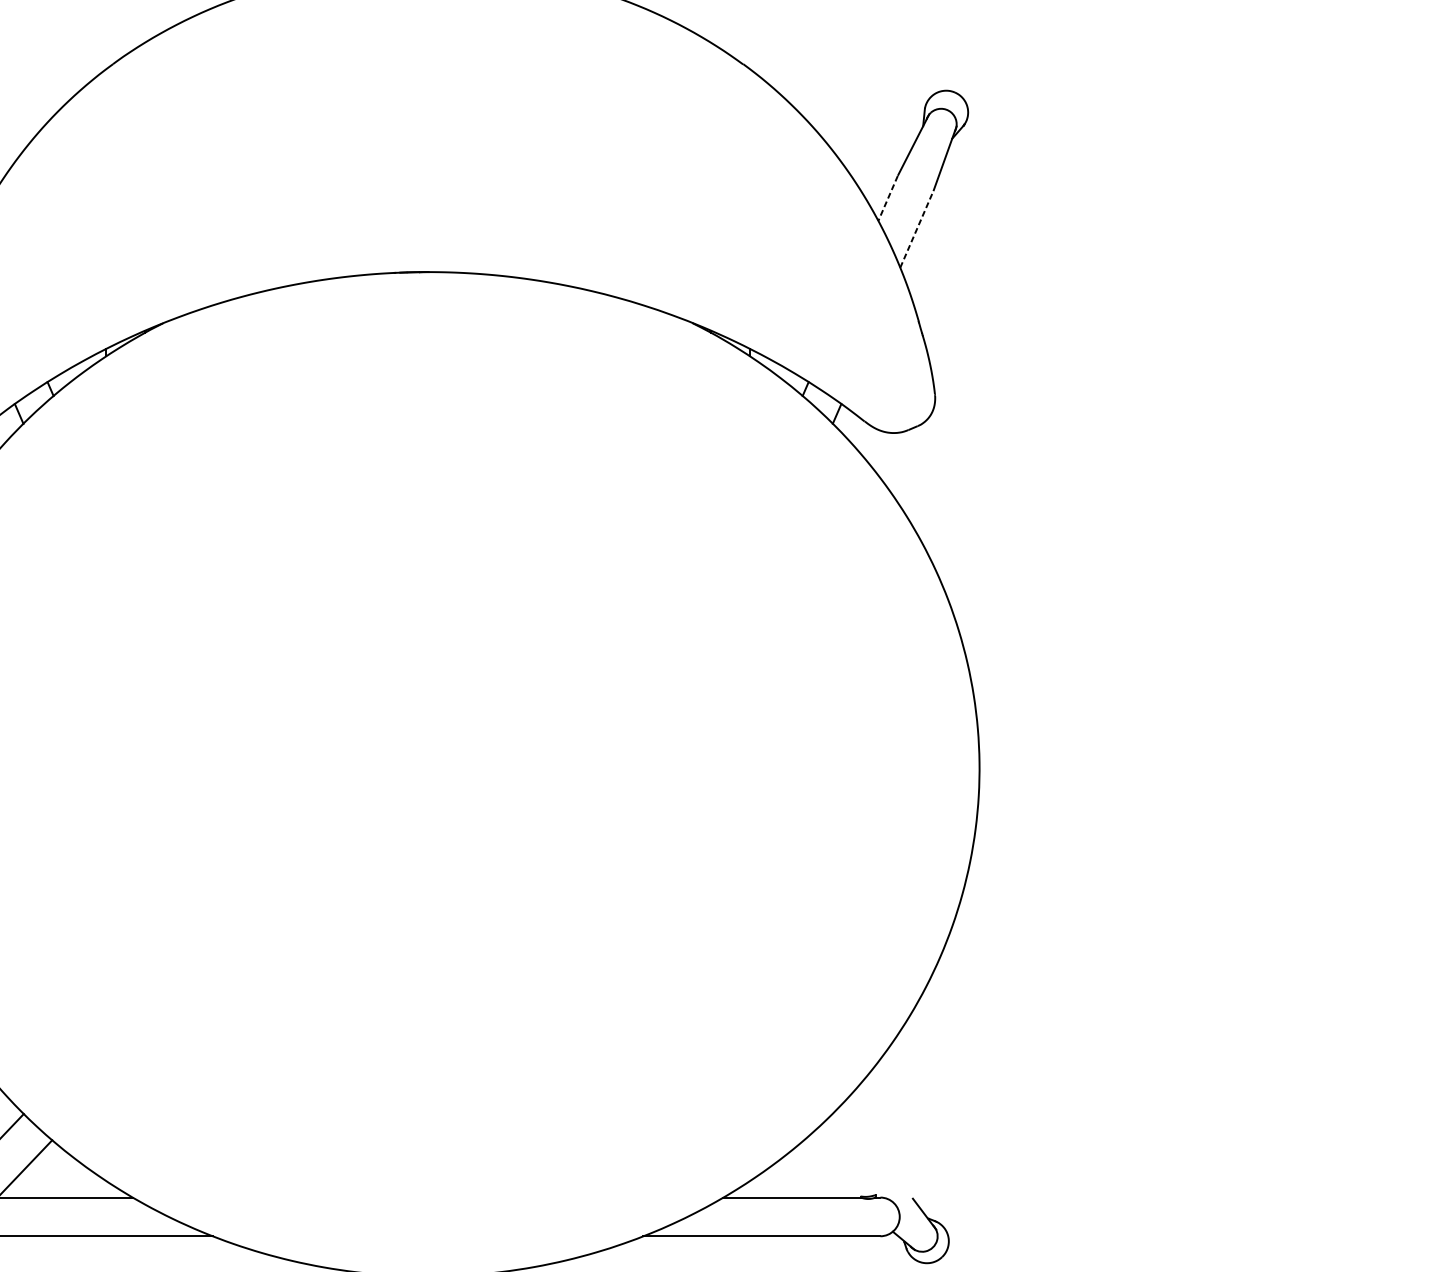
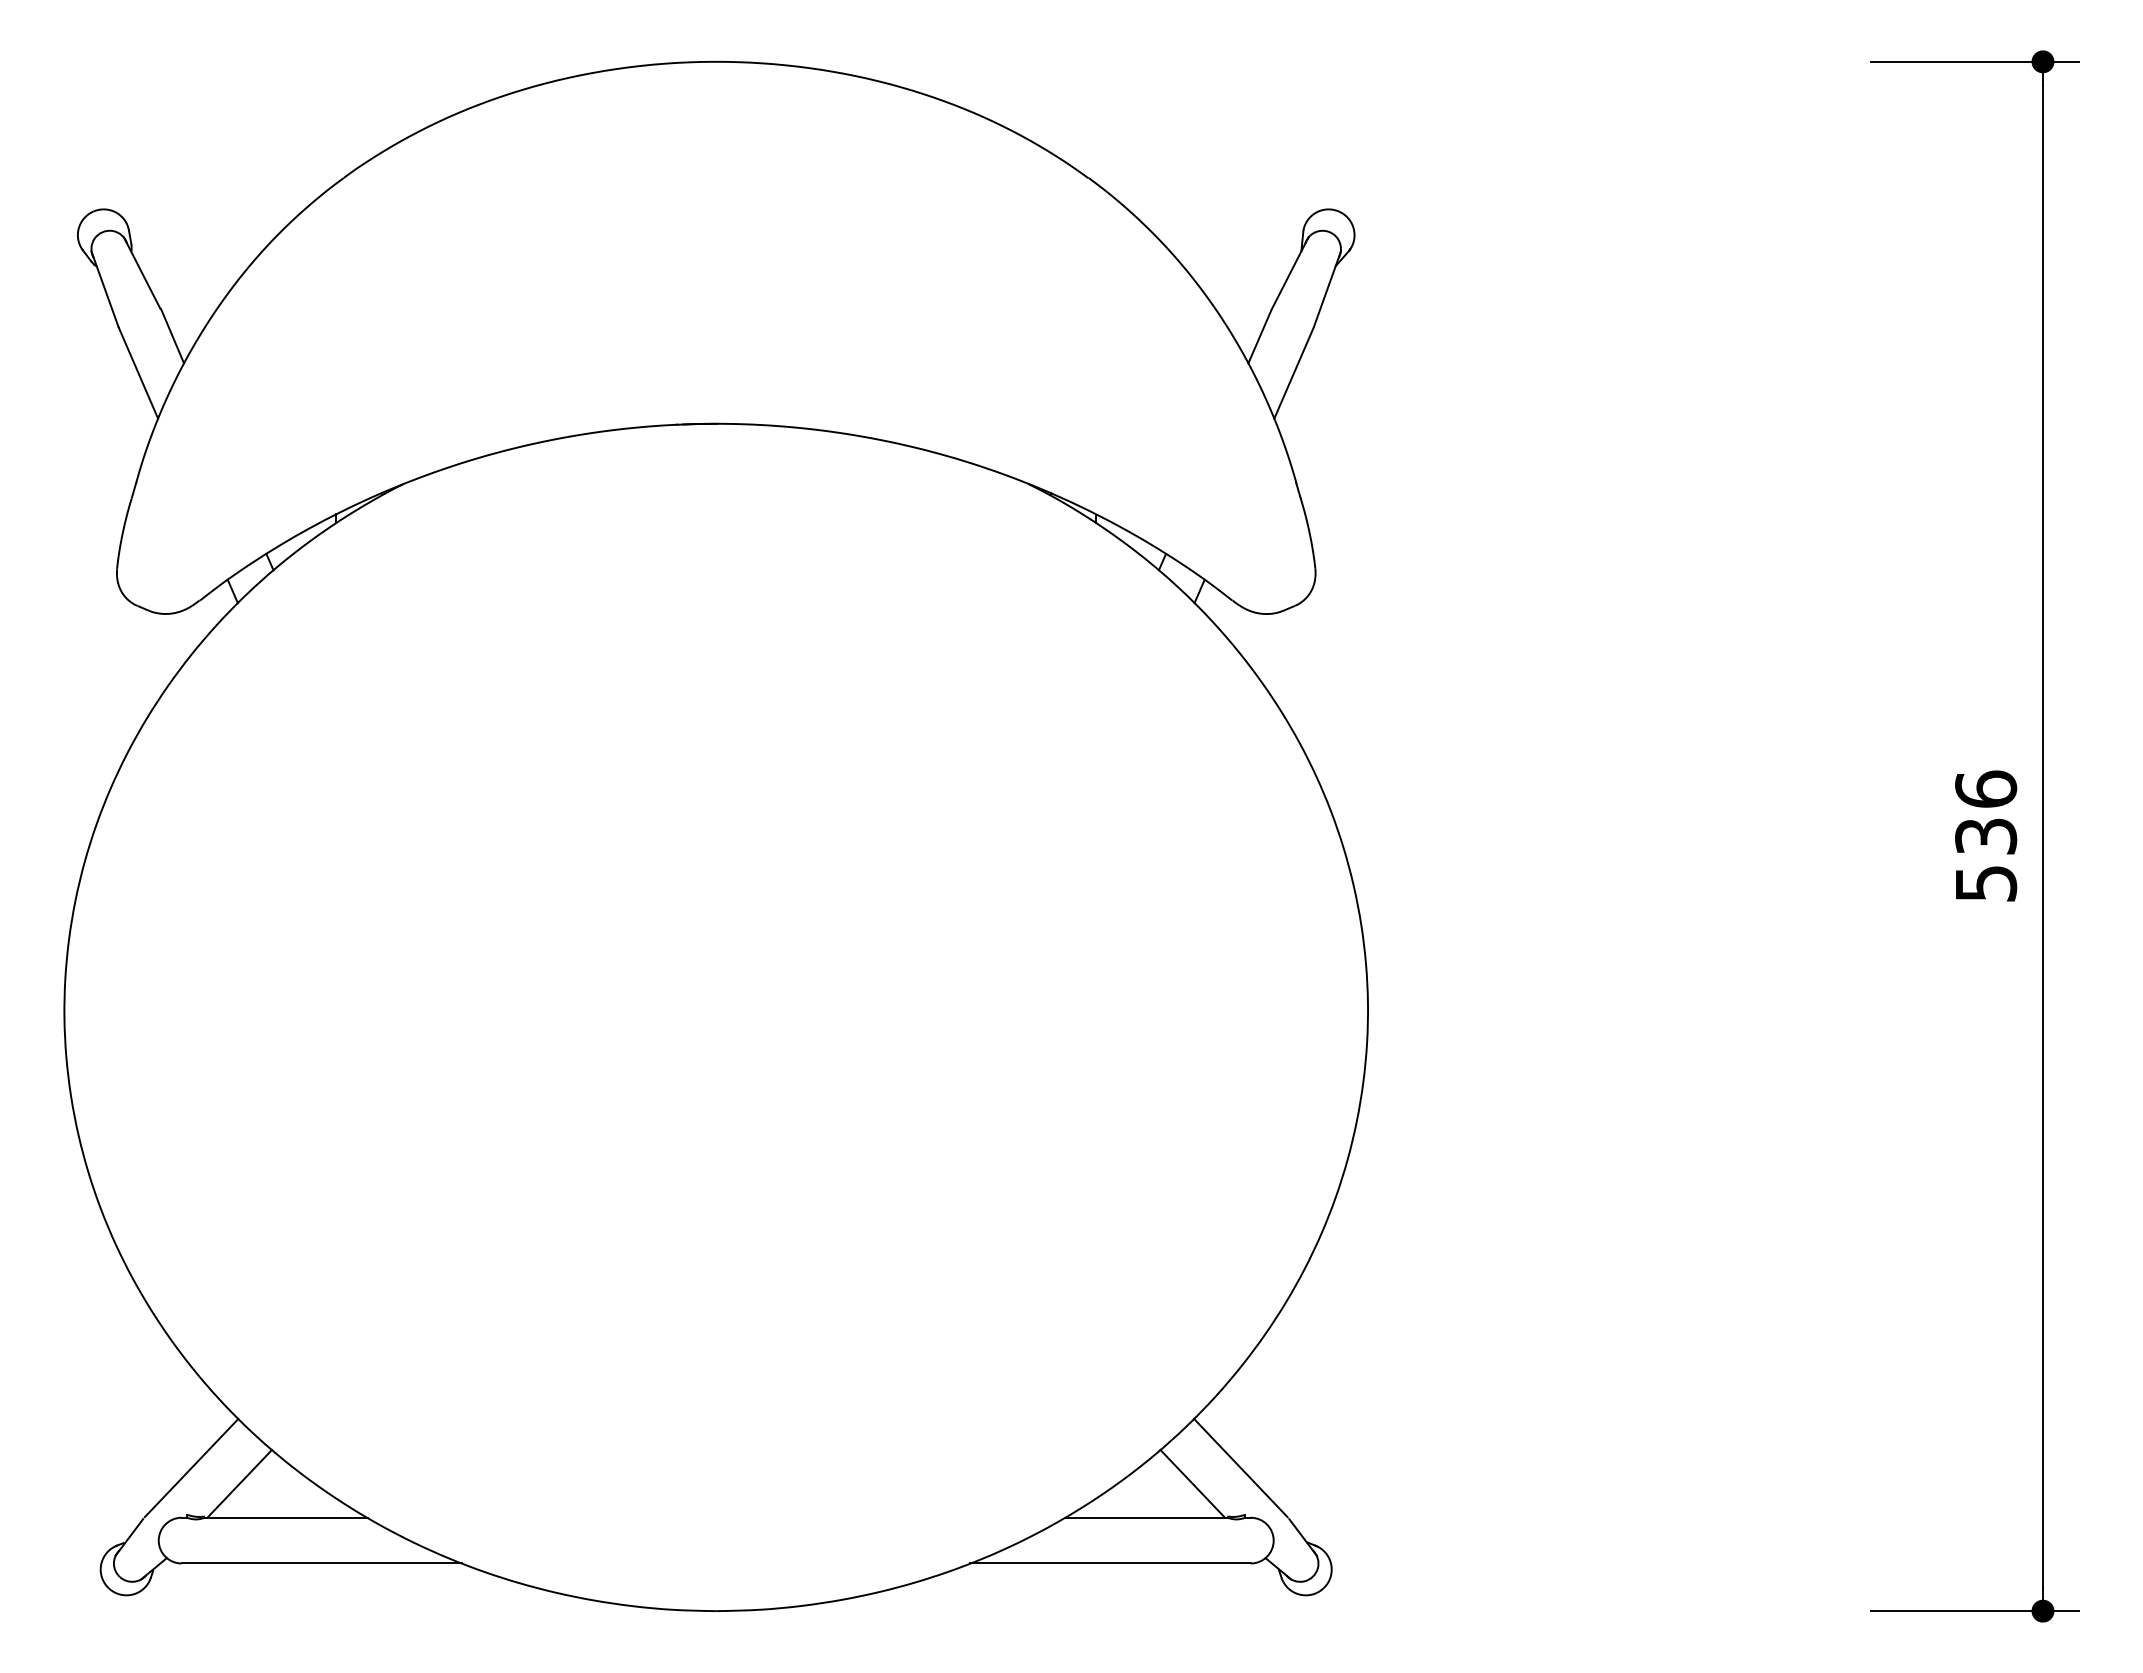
line: (887, 198) -> (1259, 336), dashed -> solid
line: (917, 229) -> (1294, 373), dashed -> solid
line: (871, 1155) -> (1240, 1467), added
line: (831, 1168) -> (1192, 1483), added

